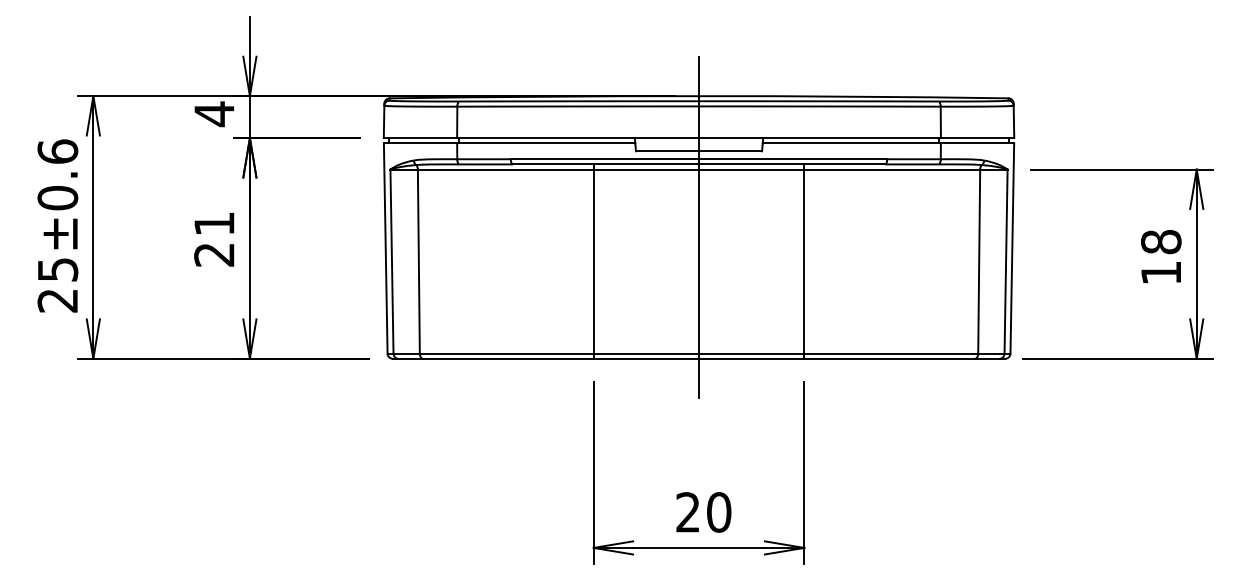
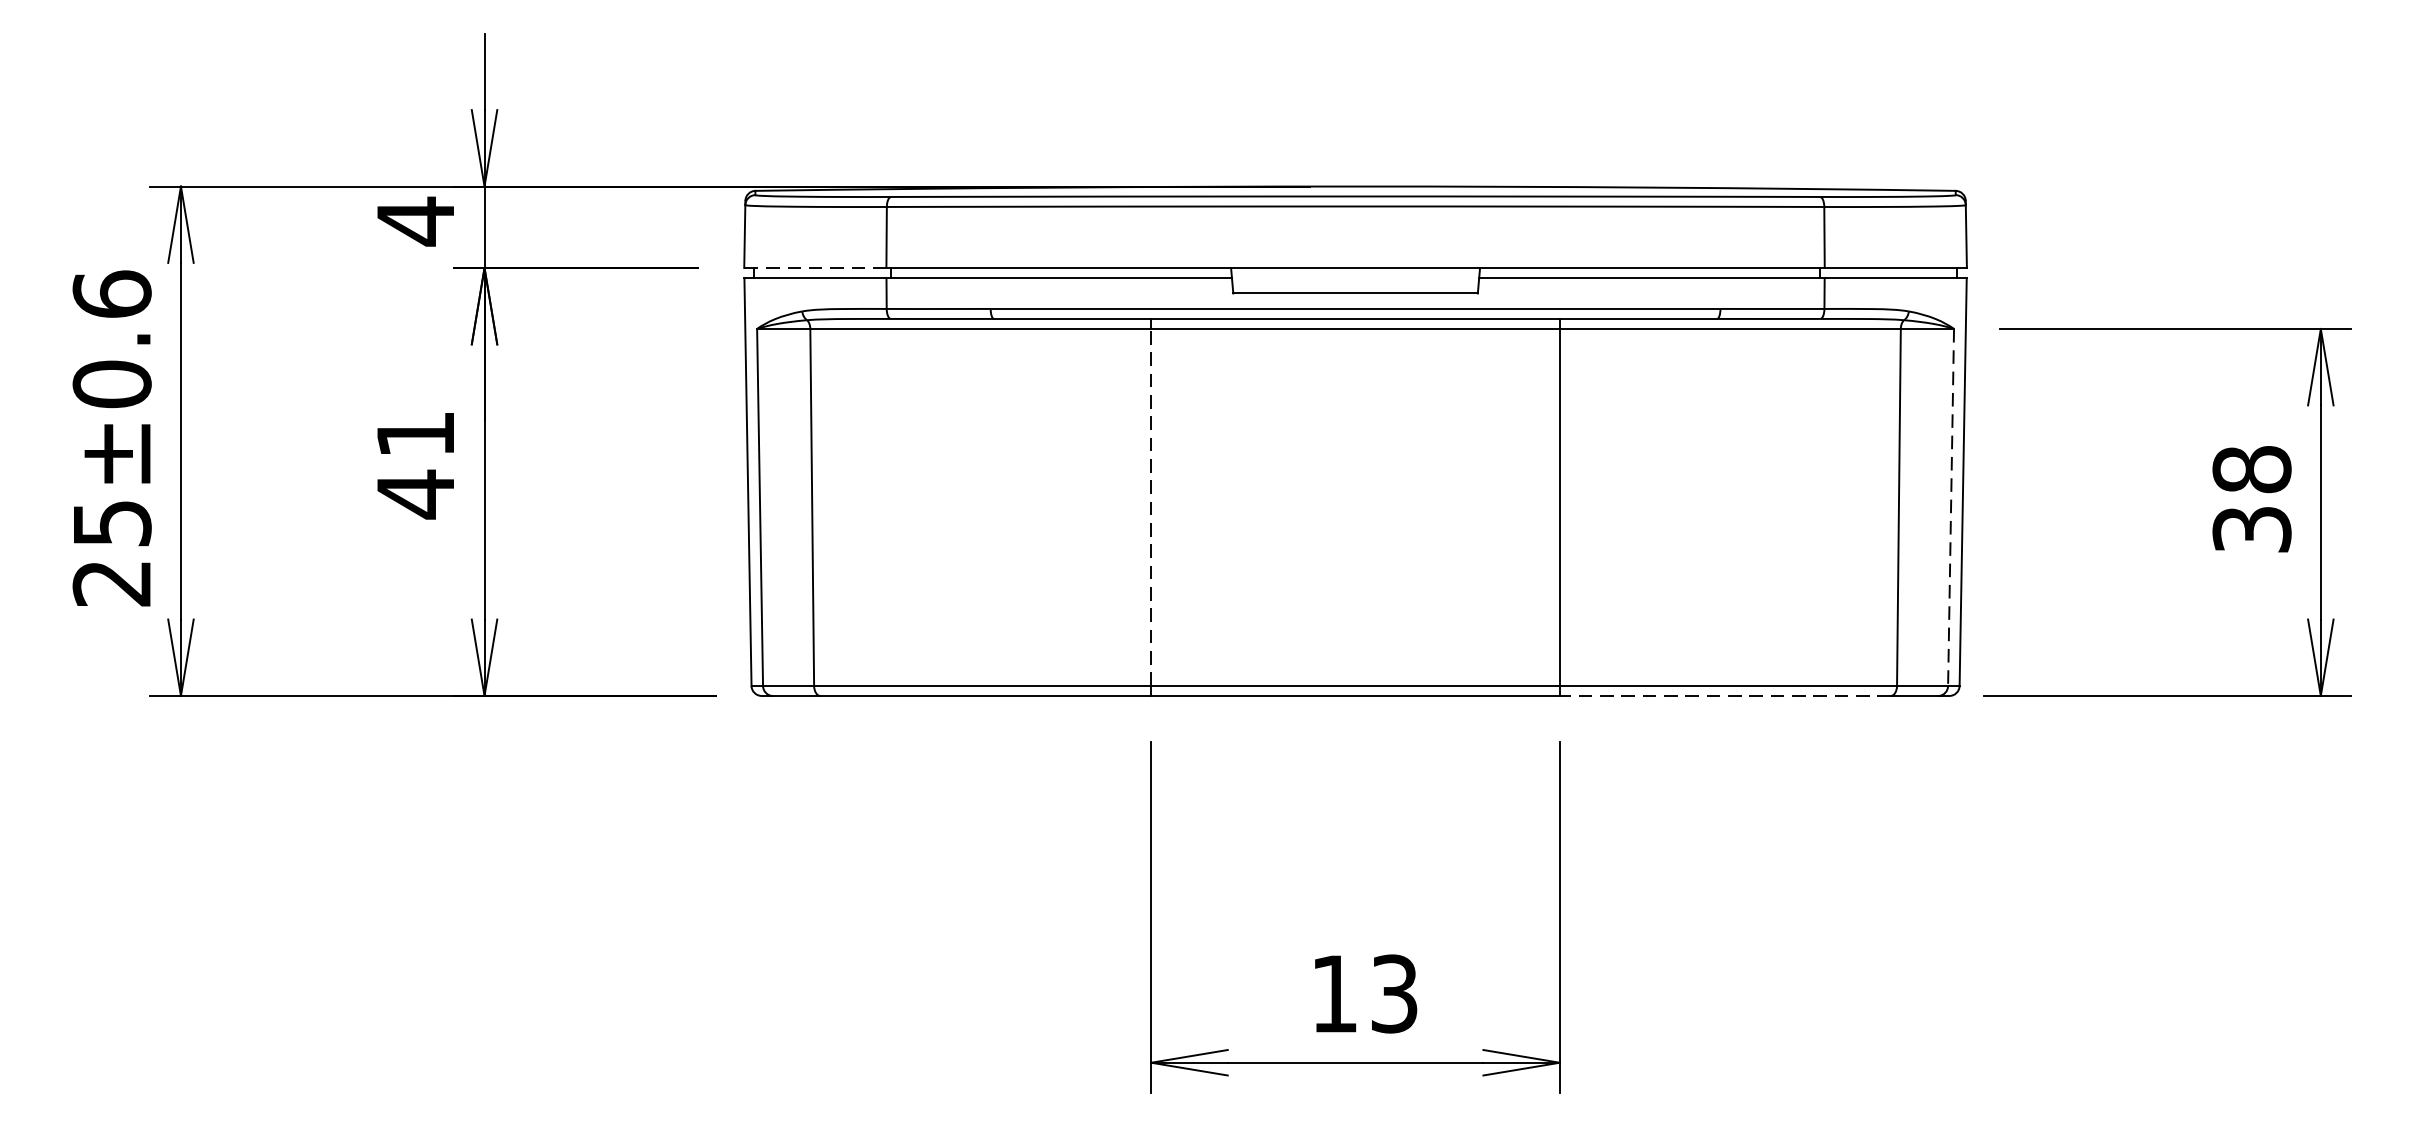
line: (420, 138) -> (815, 268), solid -> dashed
line: (699, 227) -> (1356, 441), removed
text: (214, 254) -> (415, 493), 21 -> 41
line: (593, 261) -> (1150, 507), solid -> dashed
line: (1006, 262) -> (1951, 509), solid -> dashed
text: (1160, 272) -> (2250, 528), 18 -> 38
line: (889, 358) -> (1724, 695), solid -> dashed
text: (703, 512) -> (1364, 994), 20 -> 13

